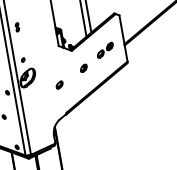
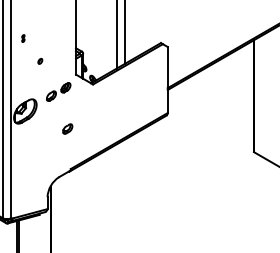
part: (17, 27) -> (23, 38), size x0.6
part: (105, 49) -> (58, 91), moved
part: (23, 59) -> (40, 60), moved
part: (83, 68) -> (105, 111), removed

